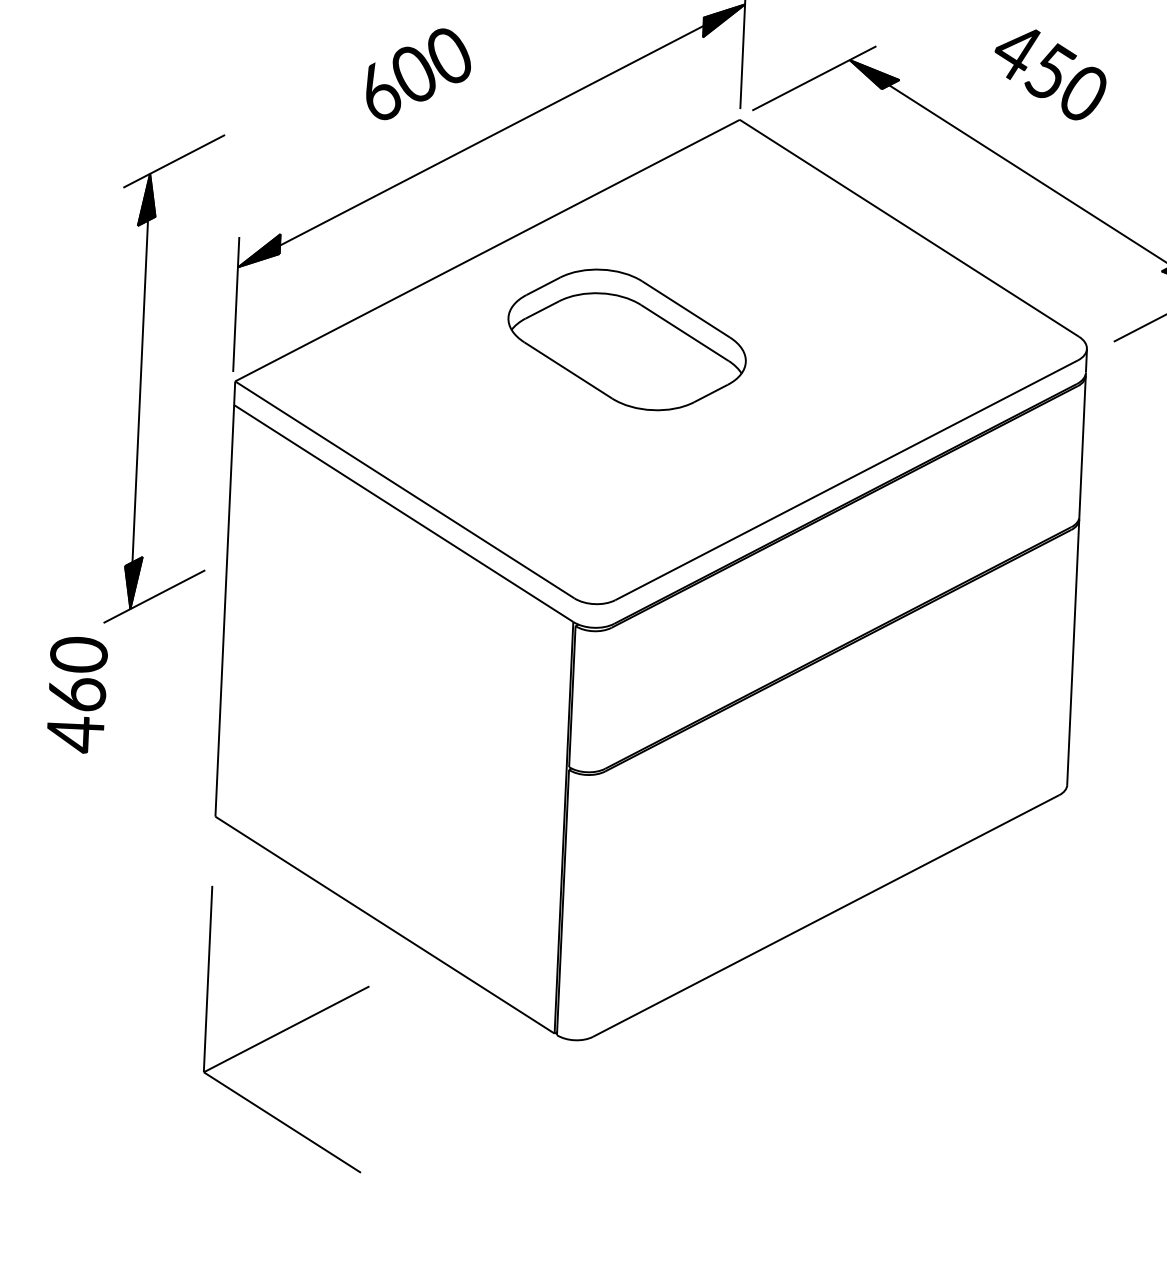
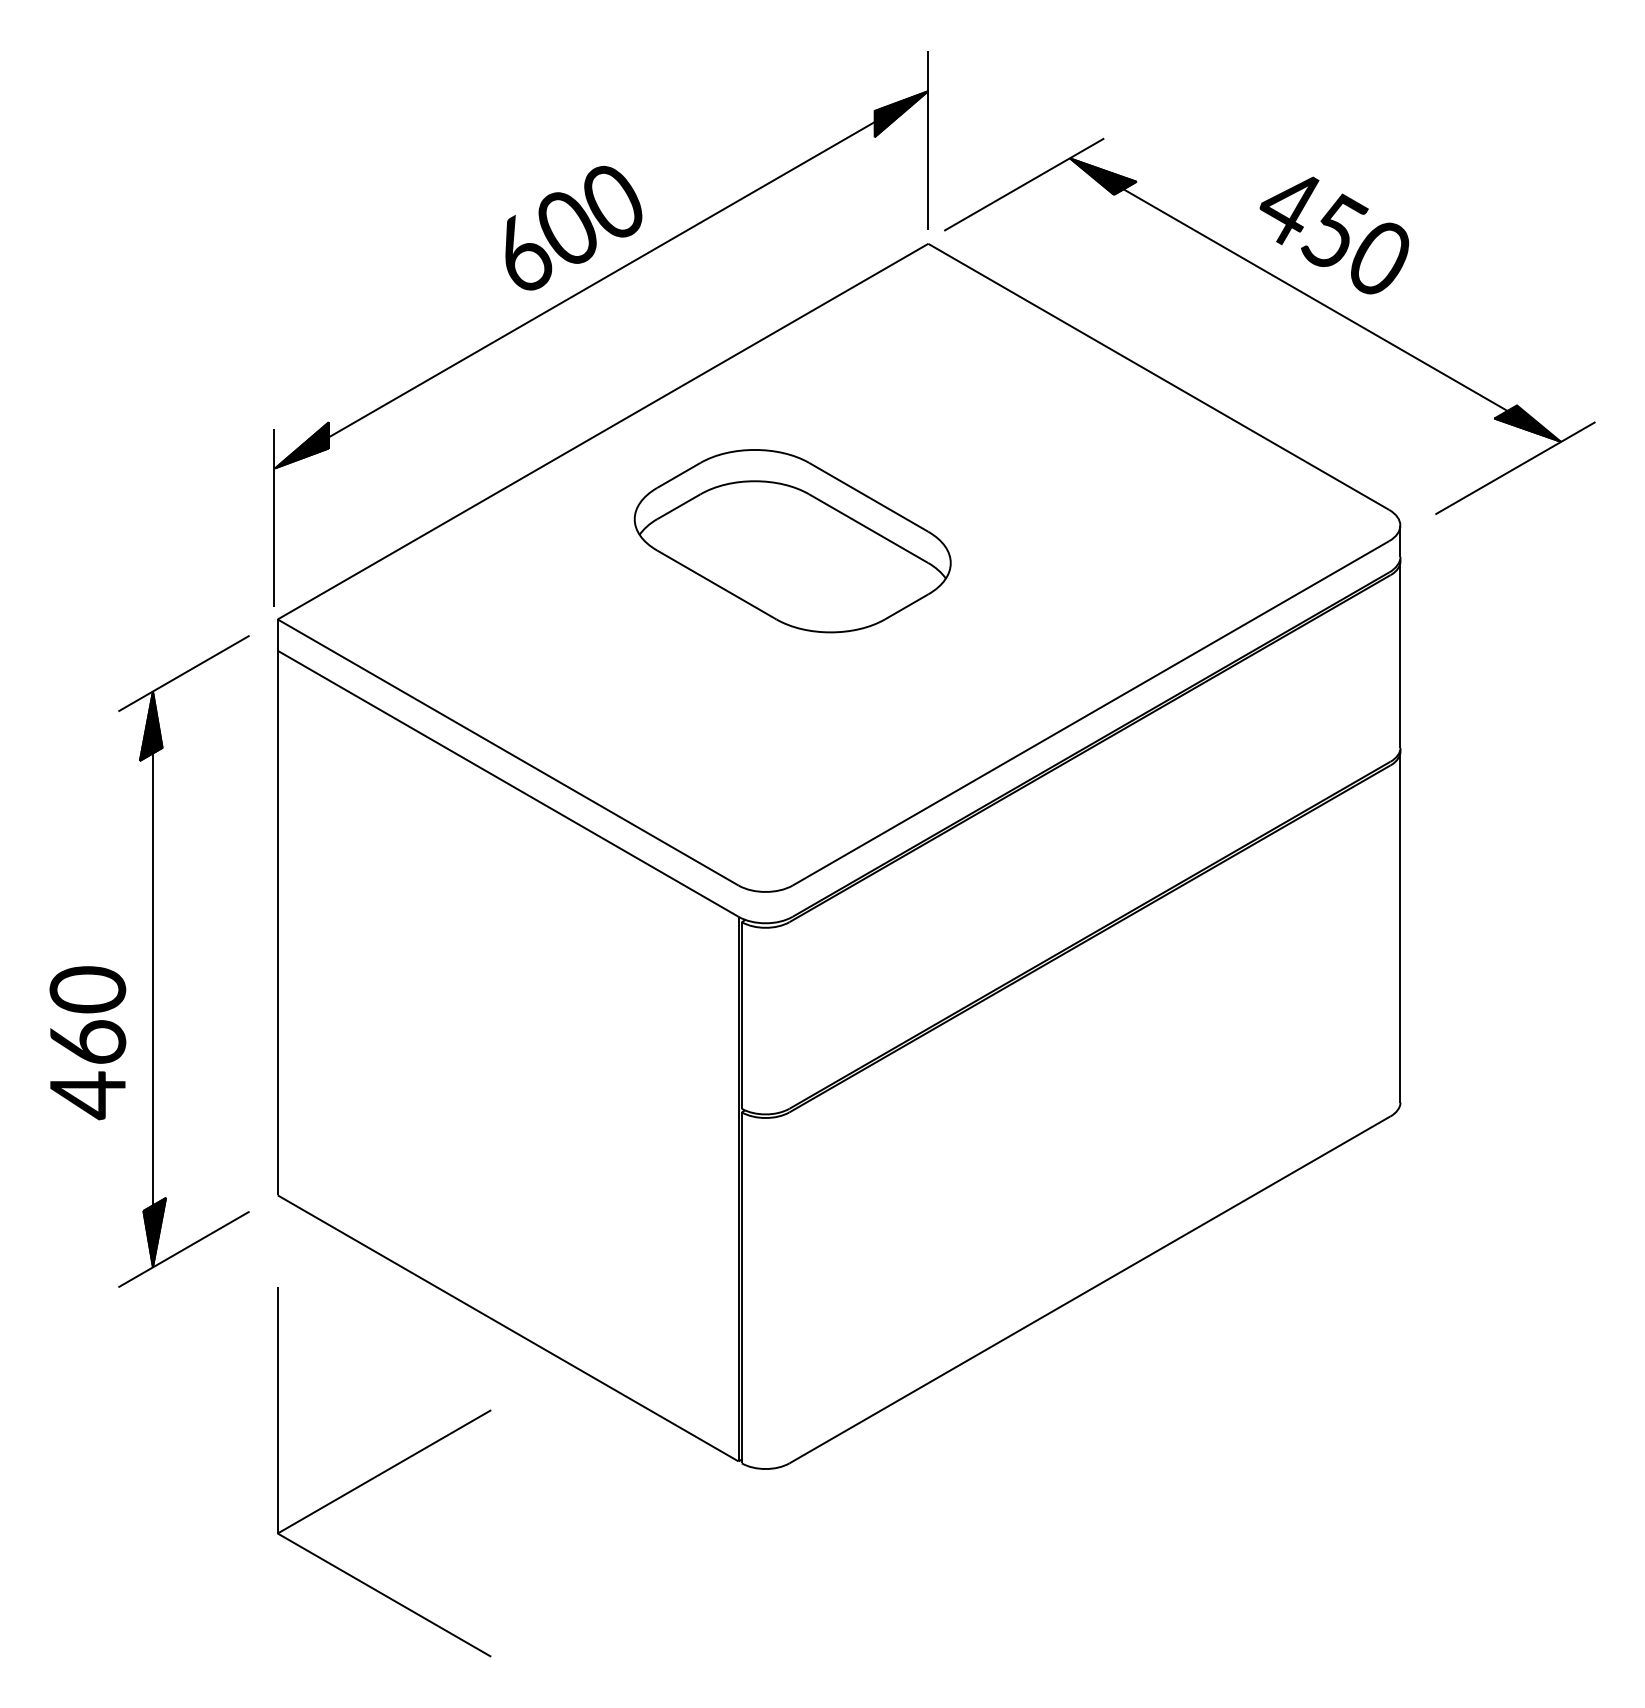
text: (418, 73) -> (573, 227), moved
text: (1050, 74) -> (1334, 235), moved
part: (141, 377) -> (153, 961), moved

